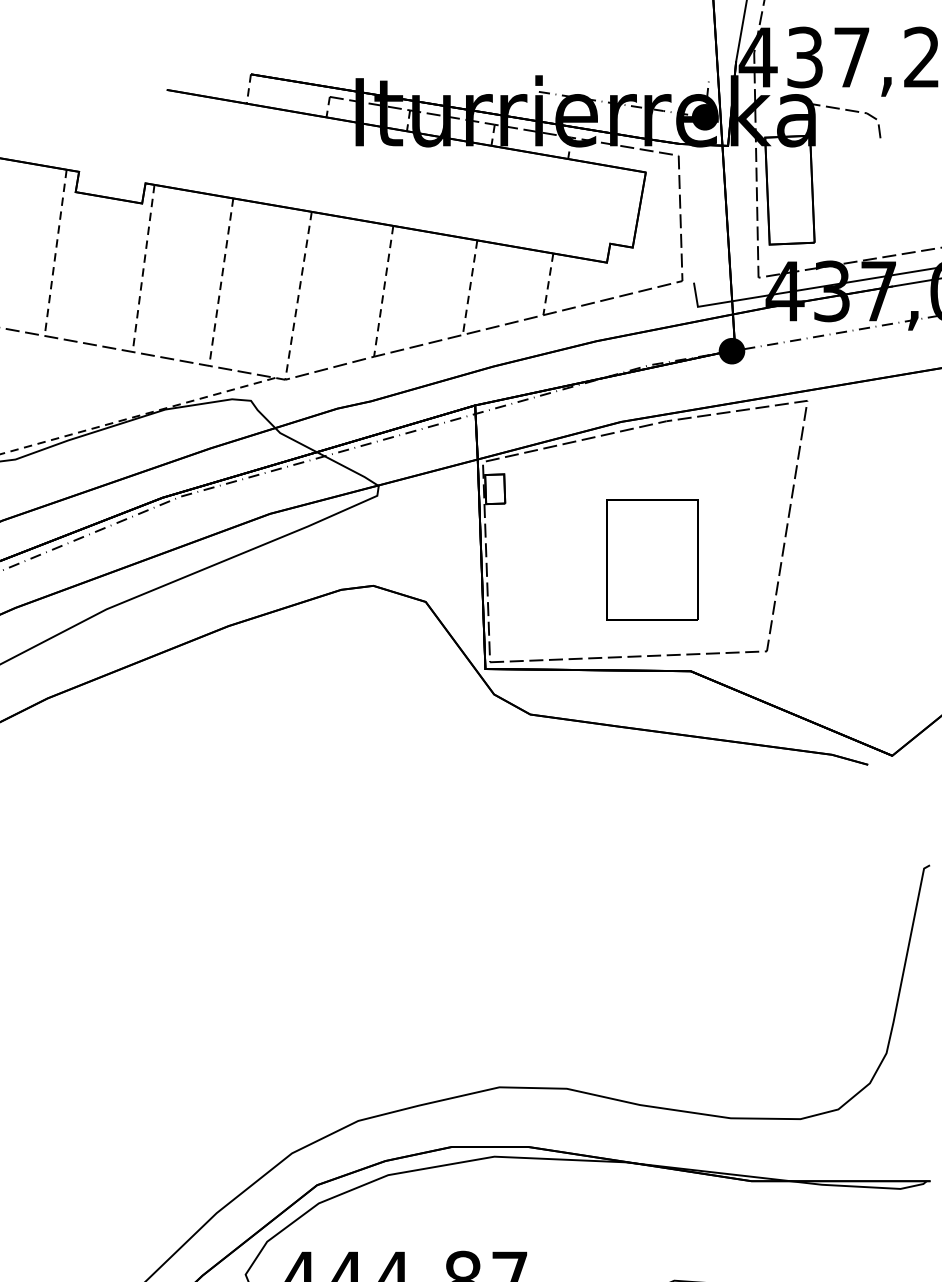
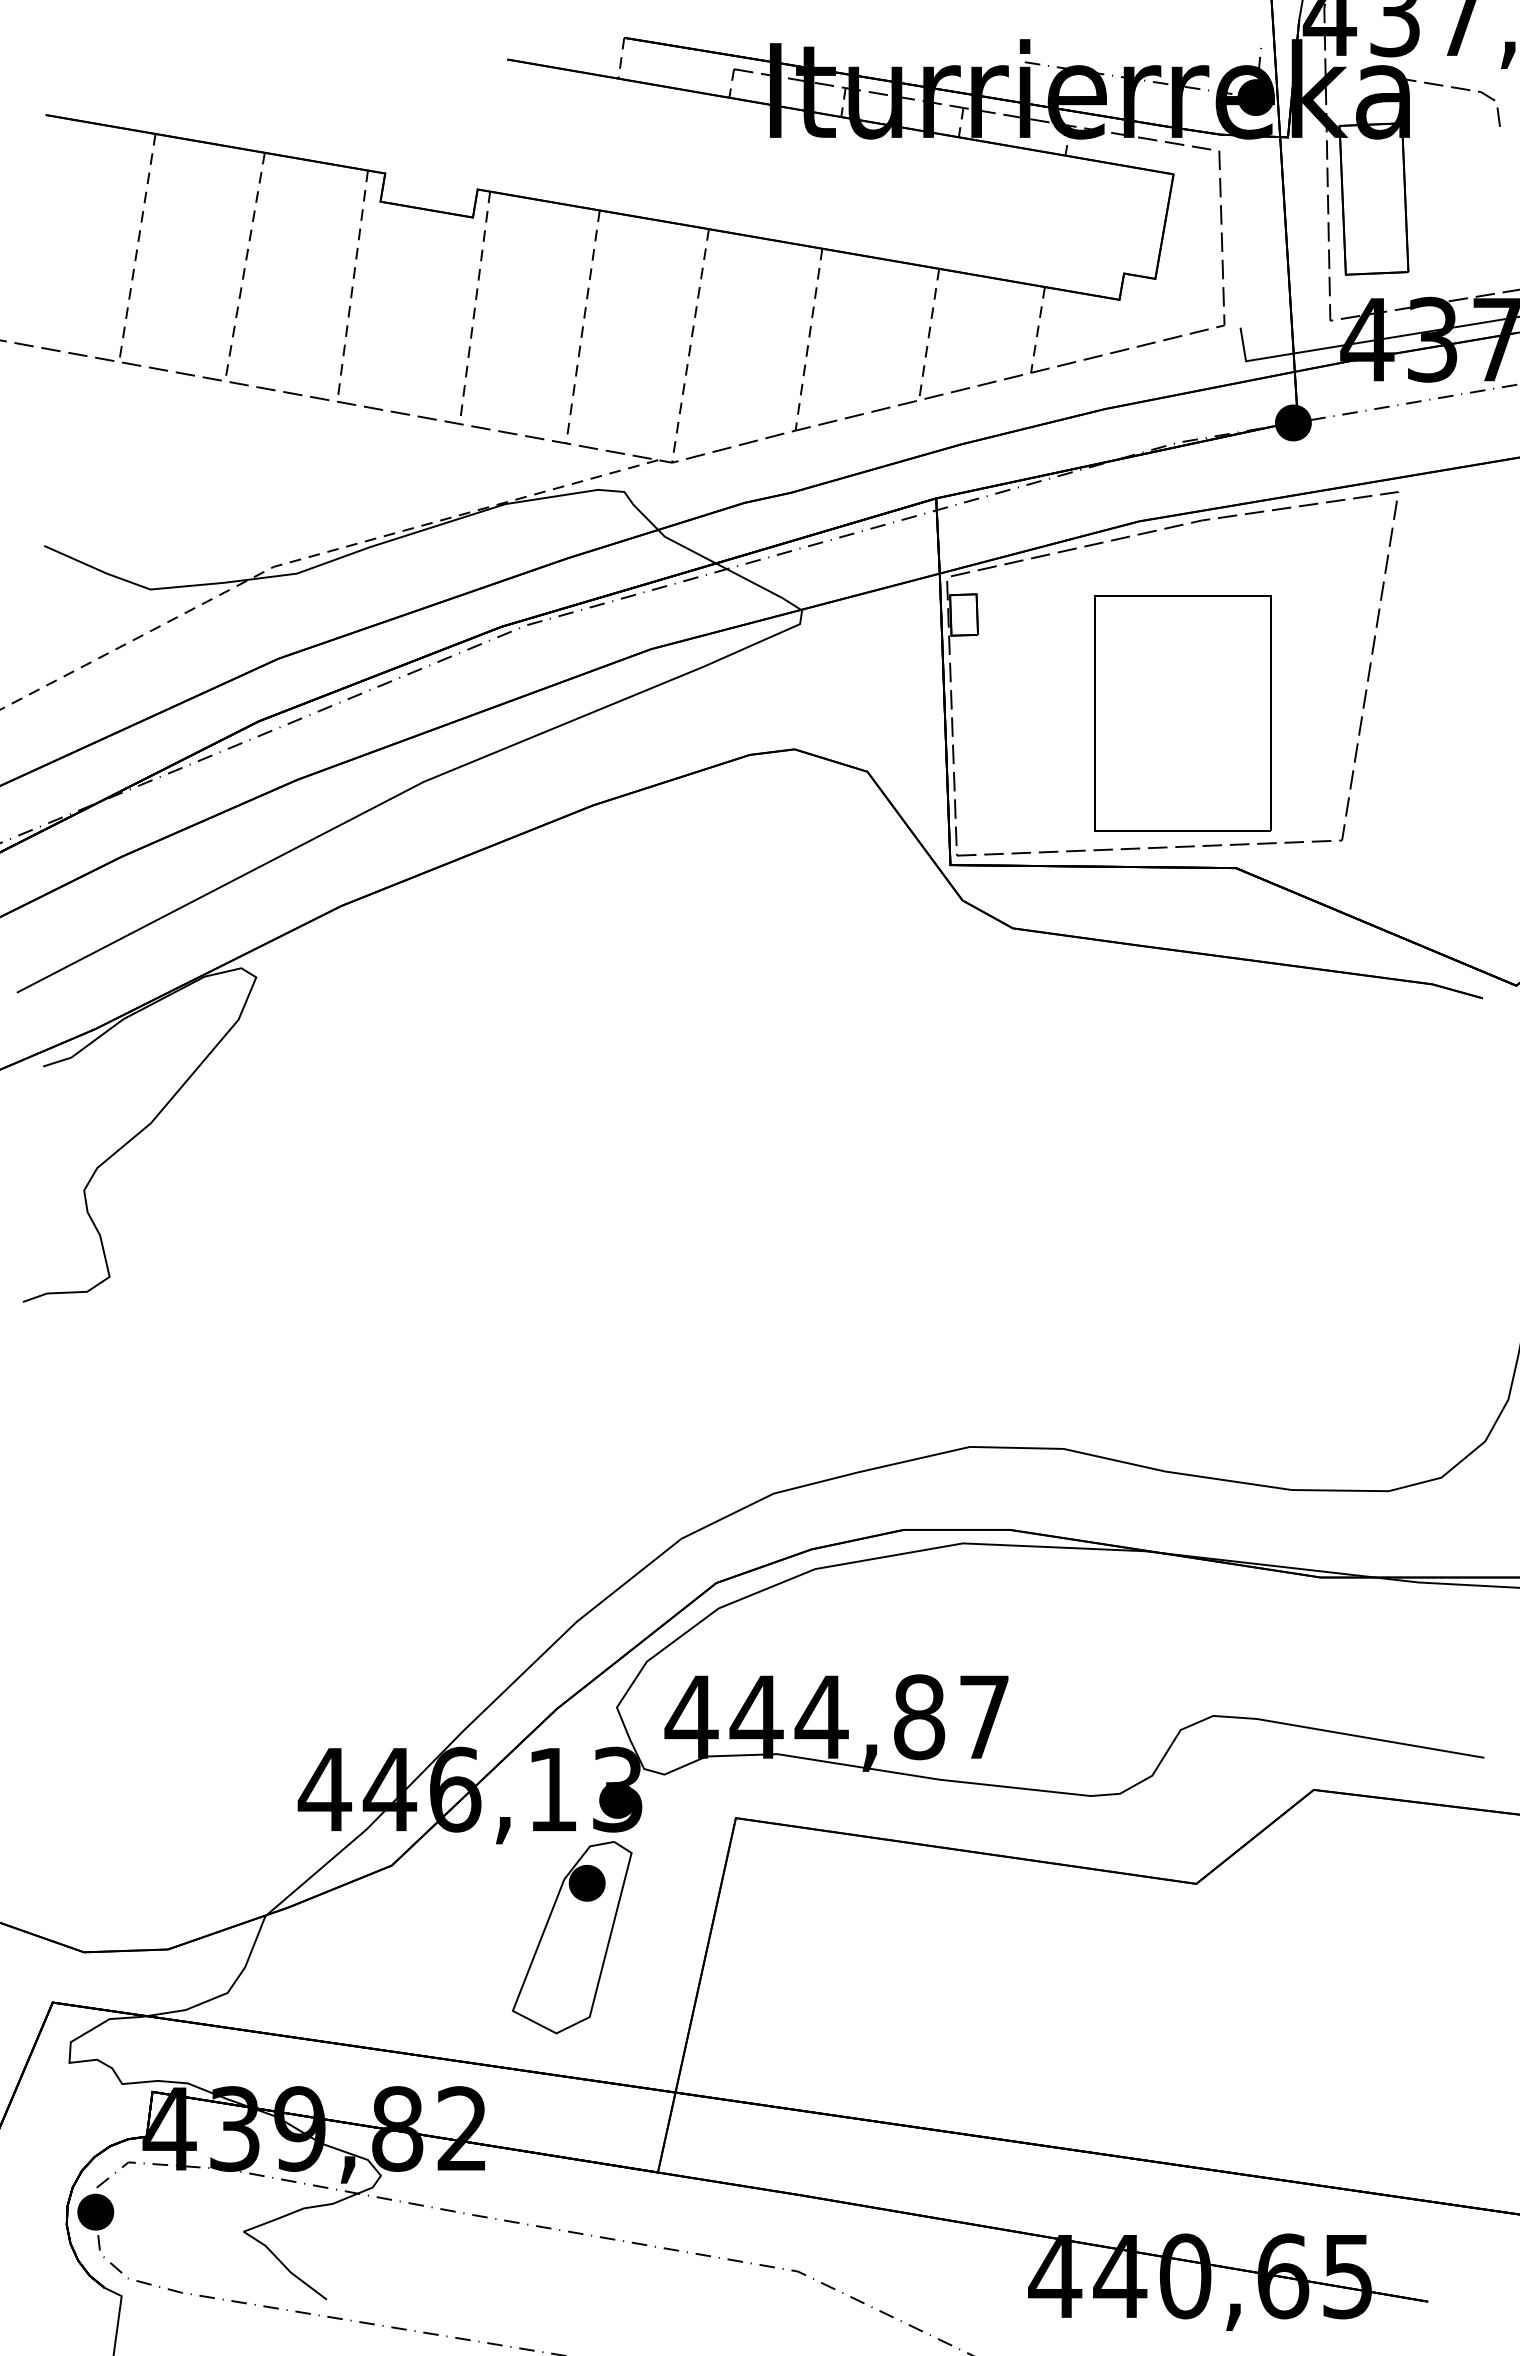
part: (652, 559) -> (1182, 712), size x1.4

